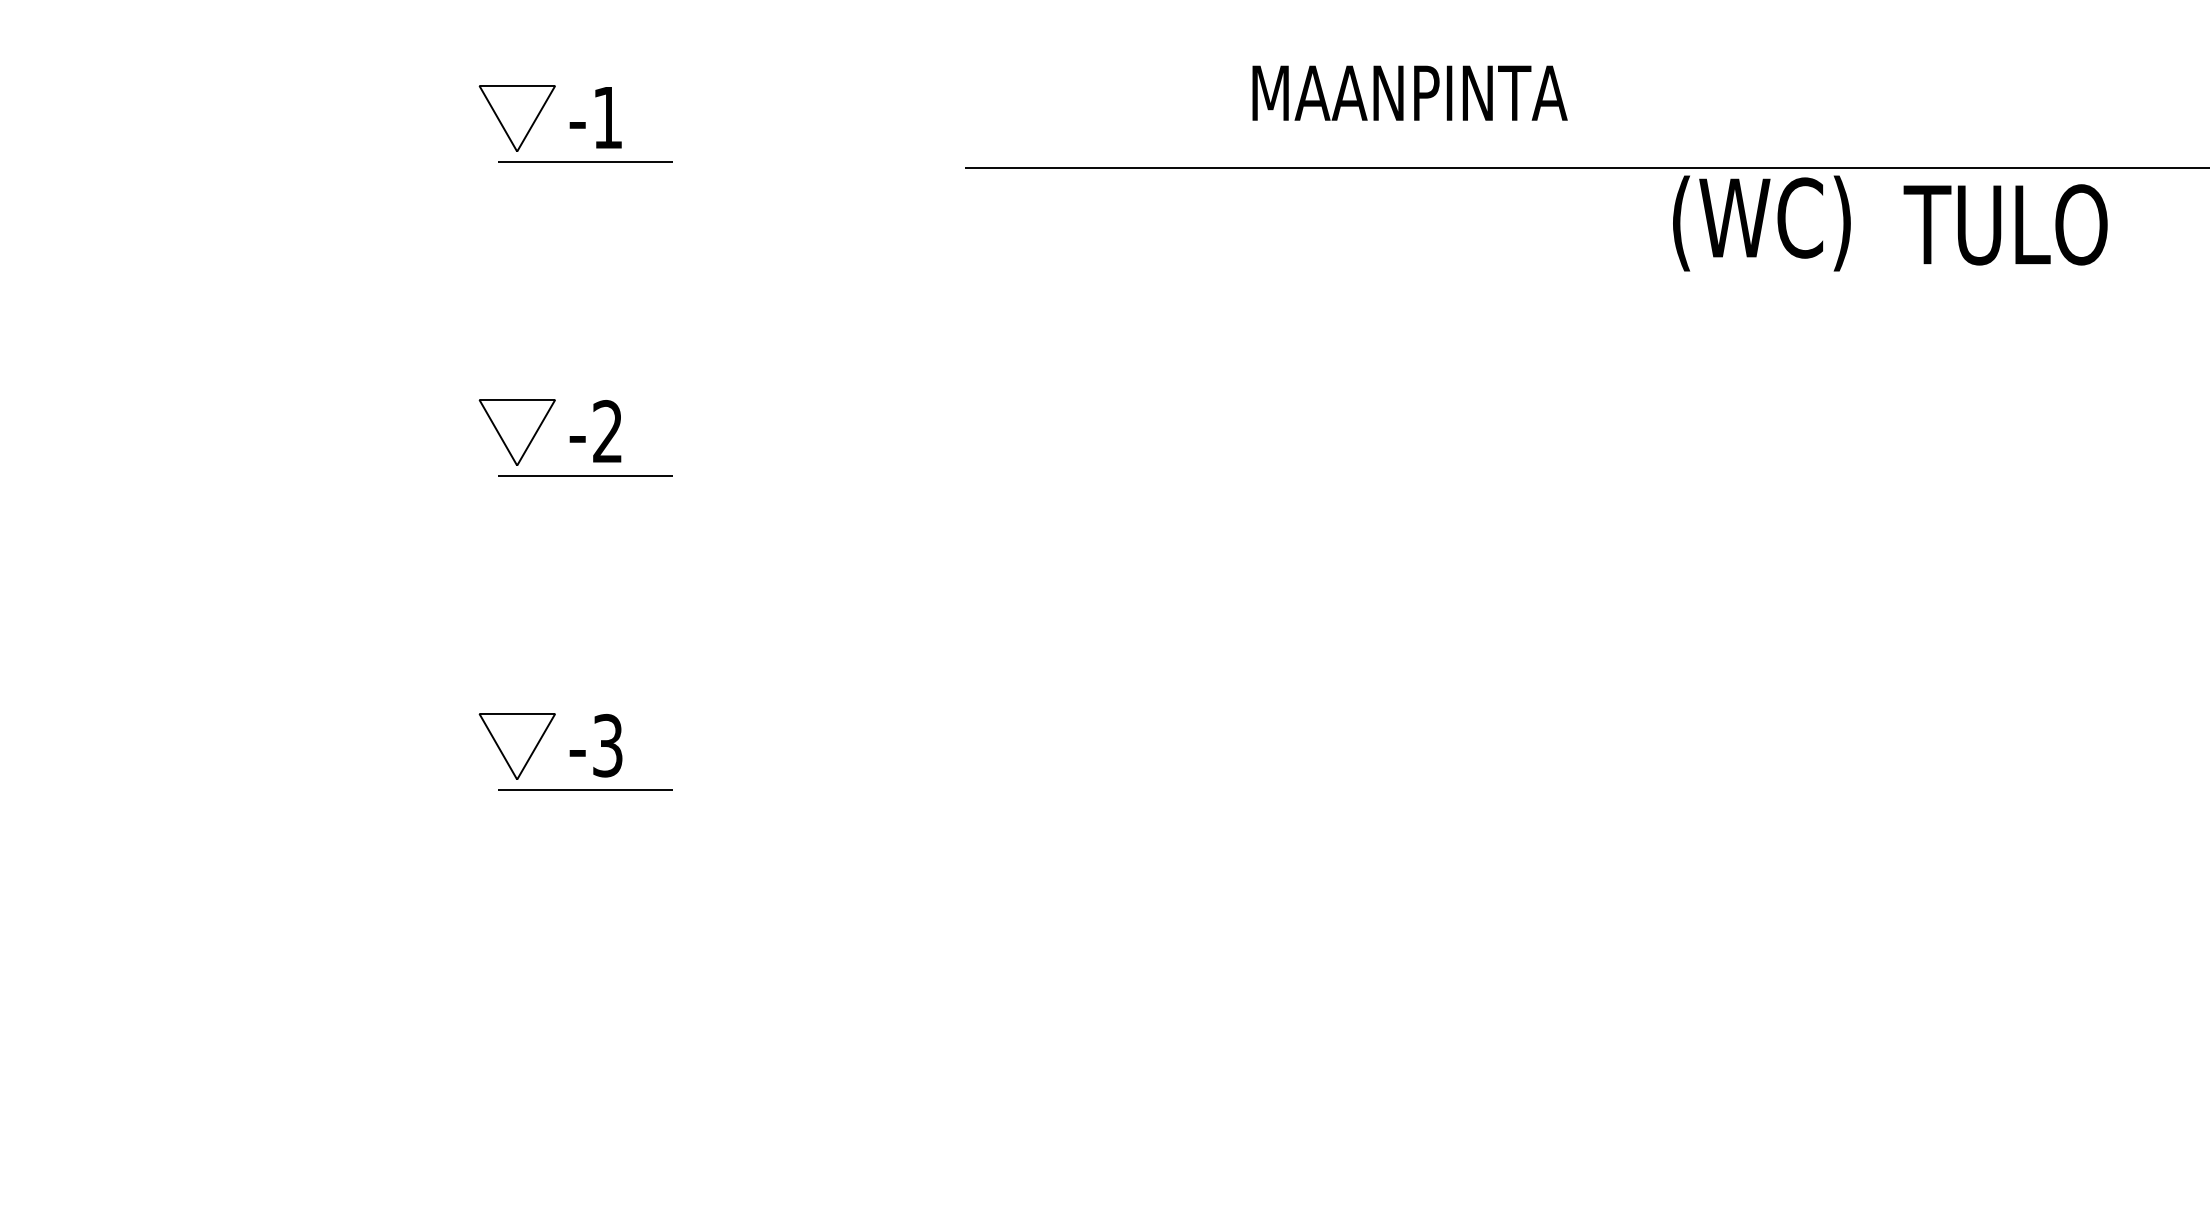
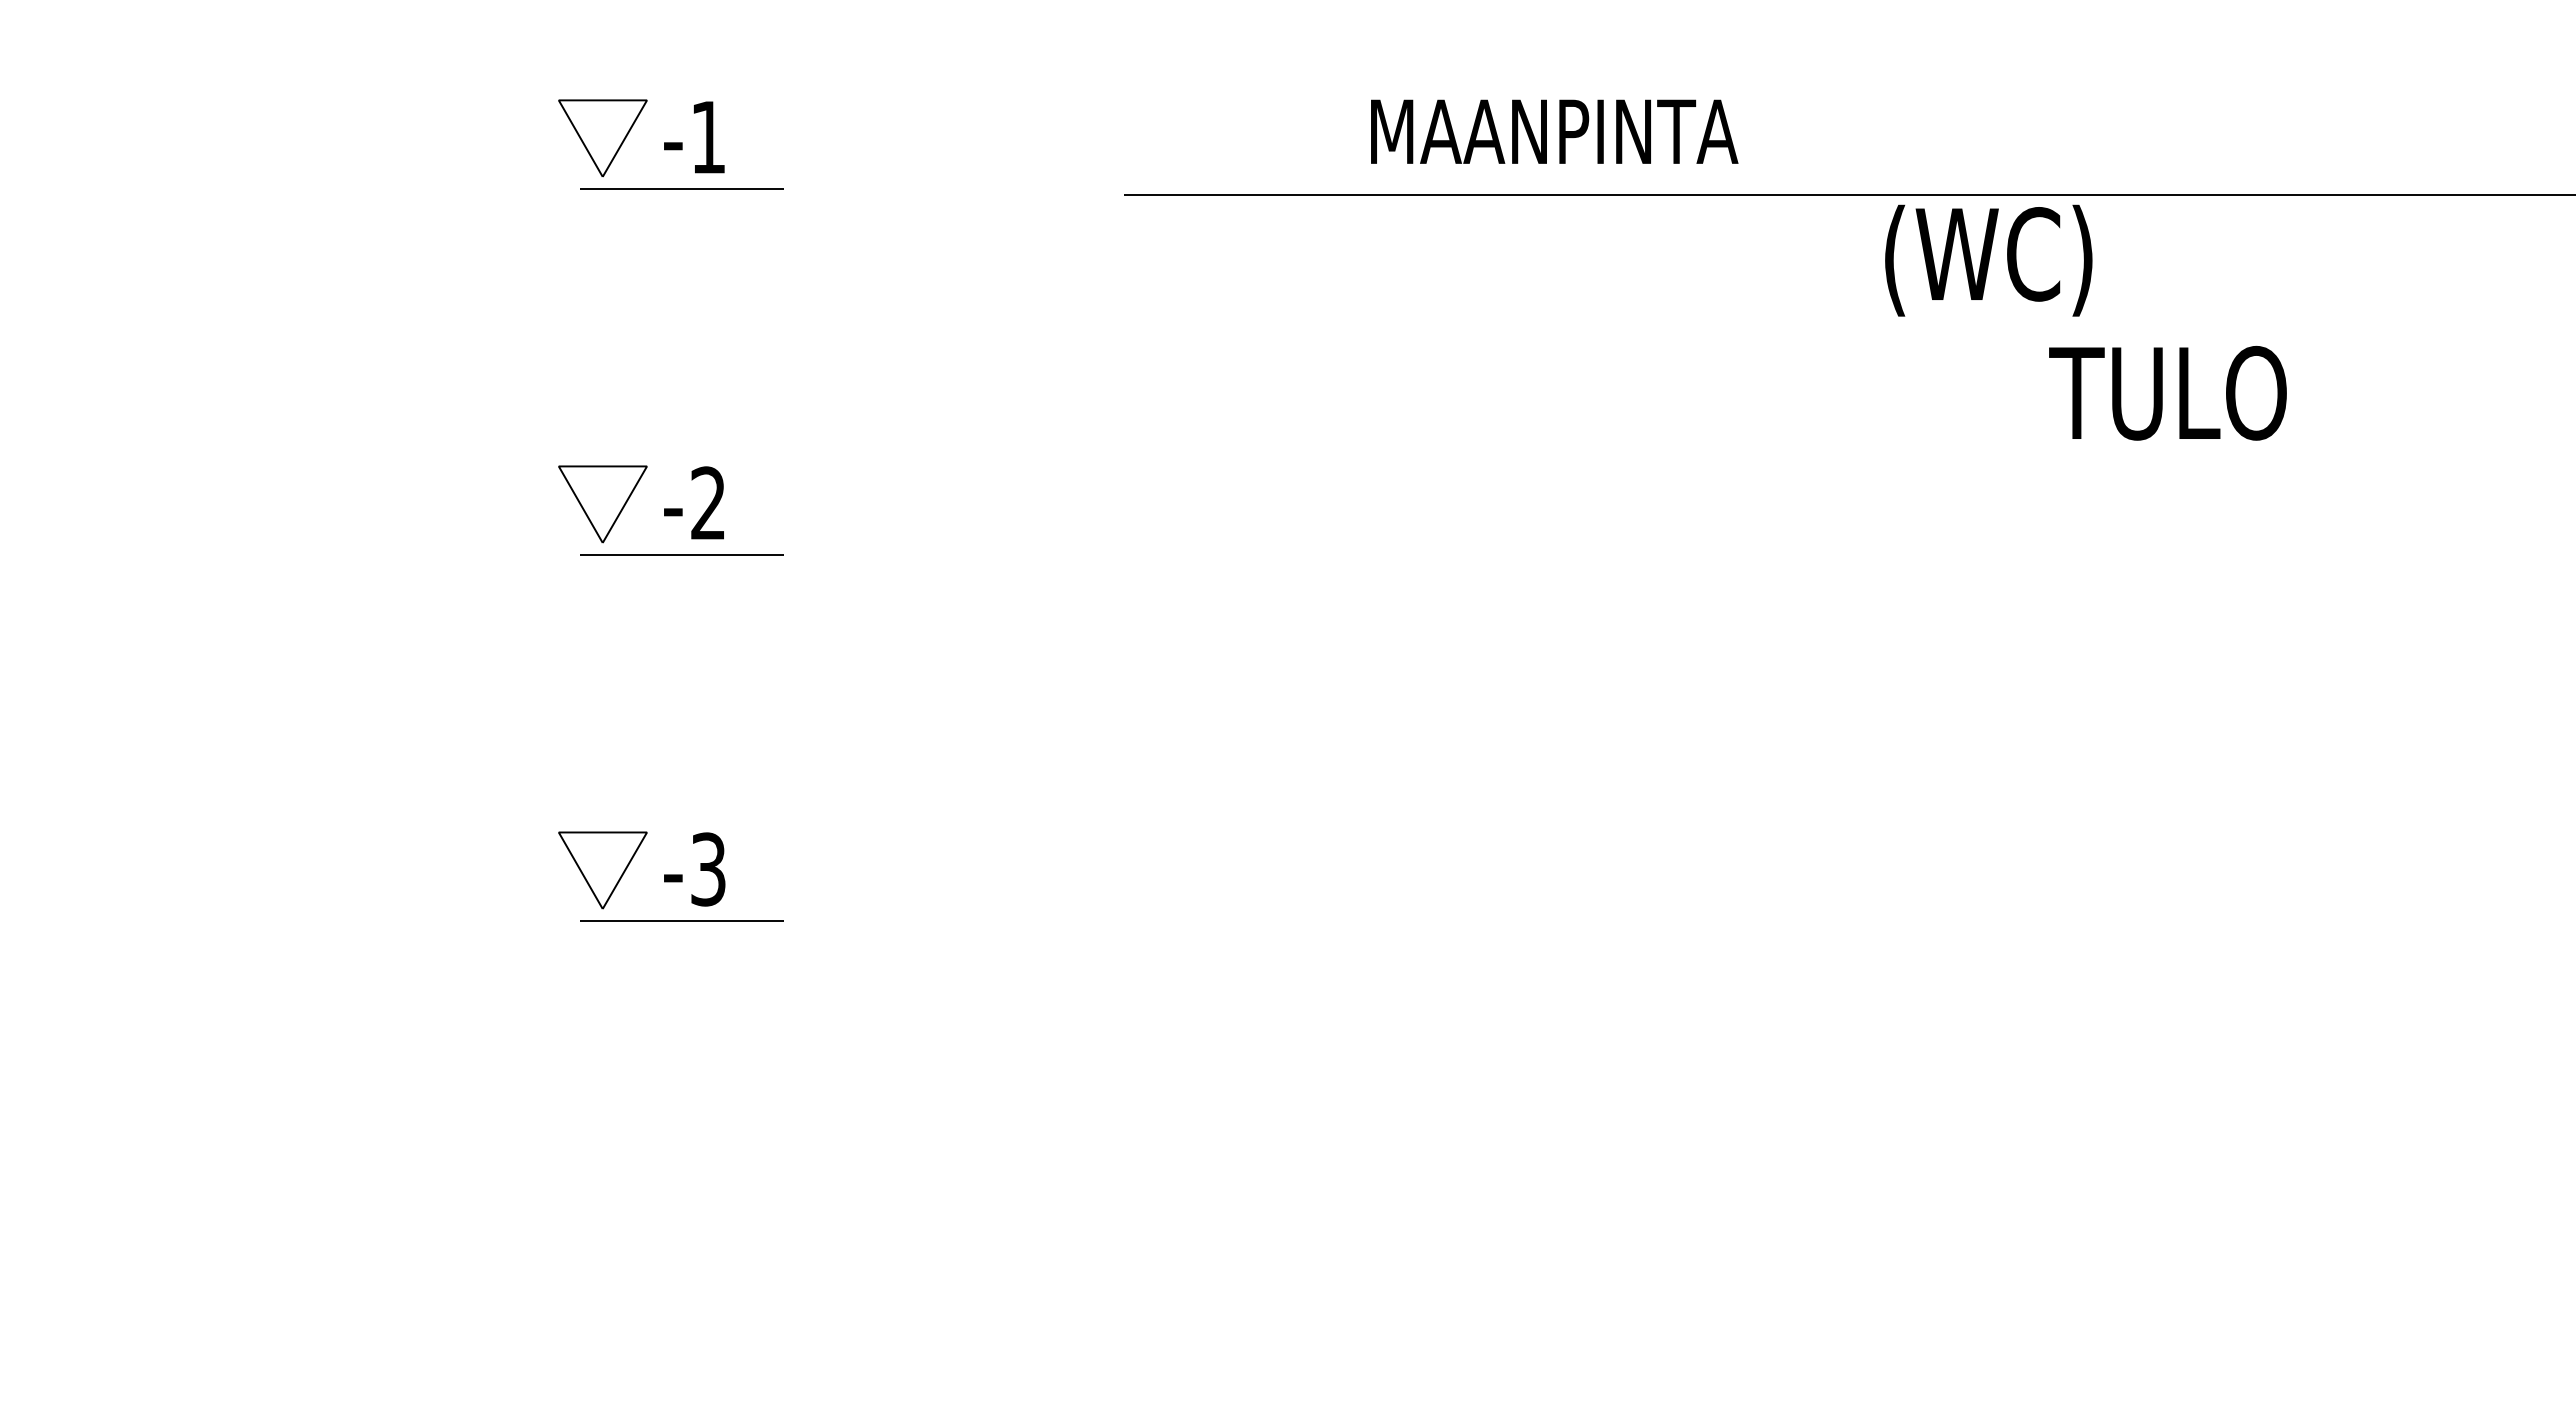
text: (1409, 92) -> (1554, 131), moved
text: (1761, 223) -> (1988, 260), moved
text: (2005, 225) -> (2167, 393), moved

